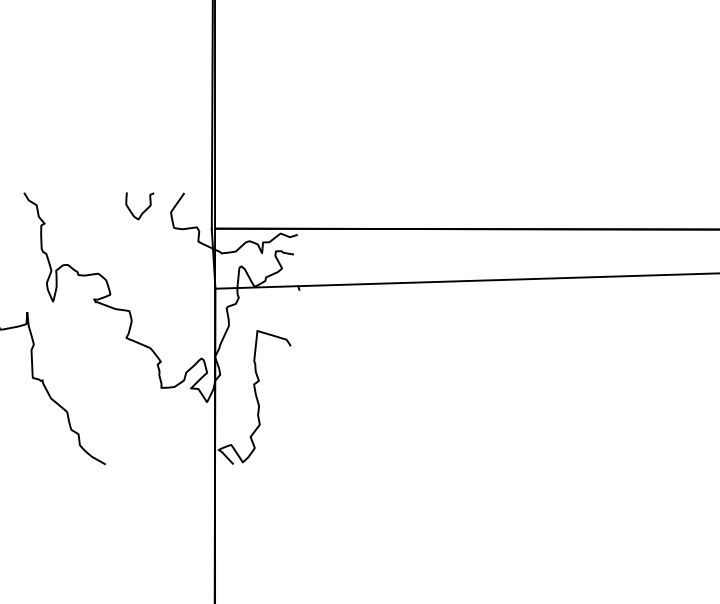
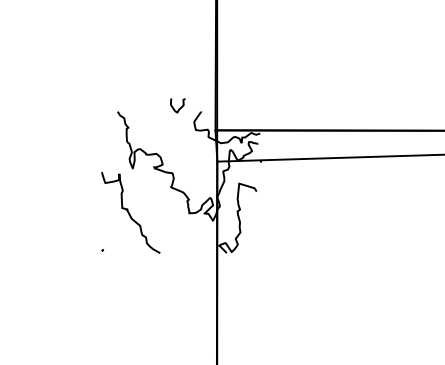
curve: (140, 211) -> (178, 108), moved

